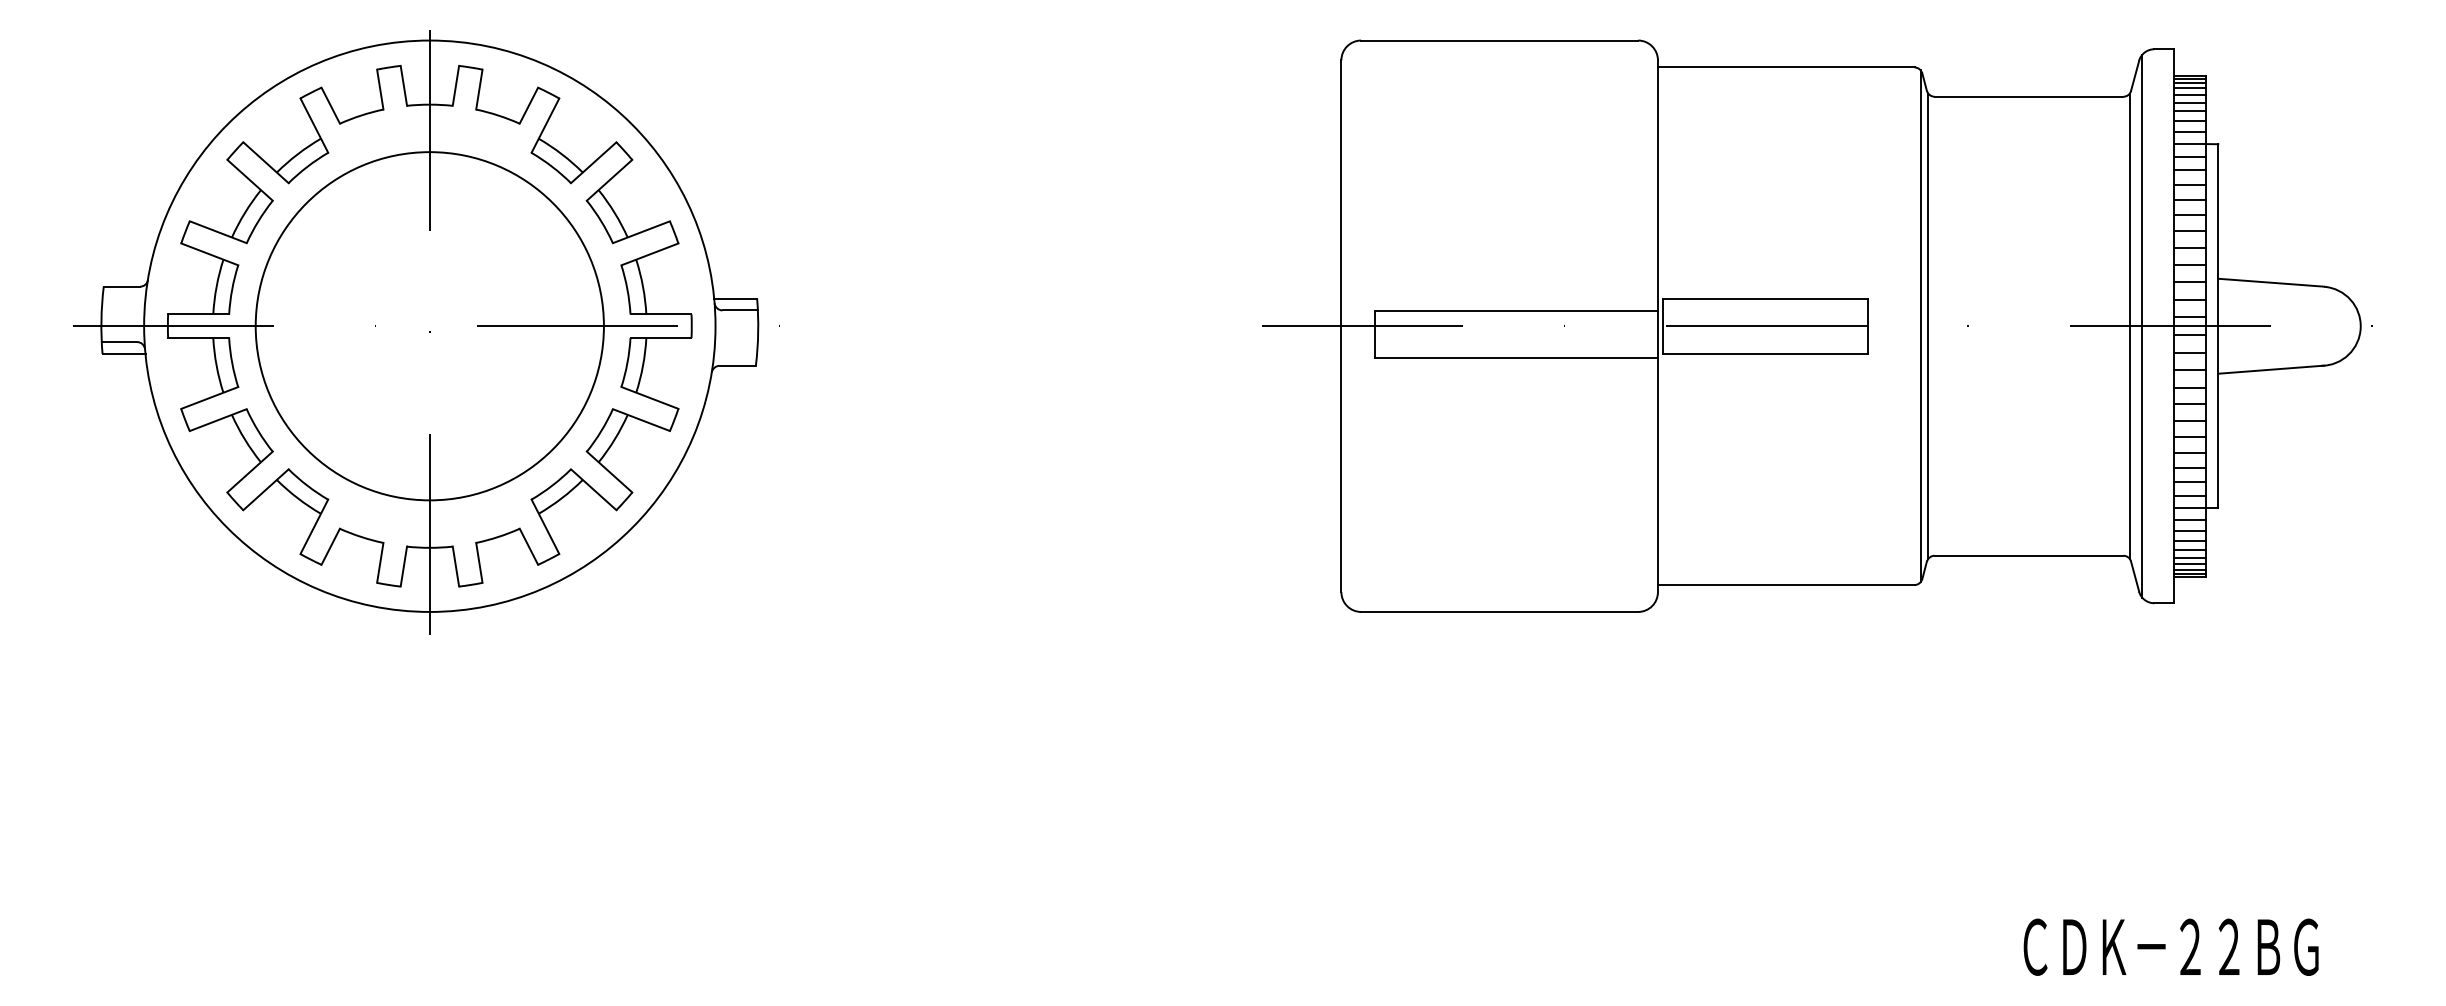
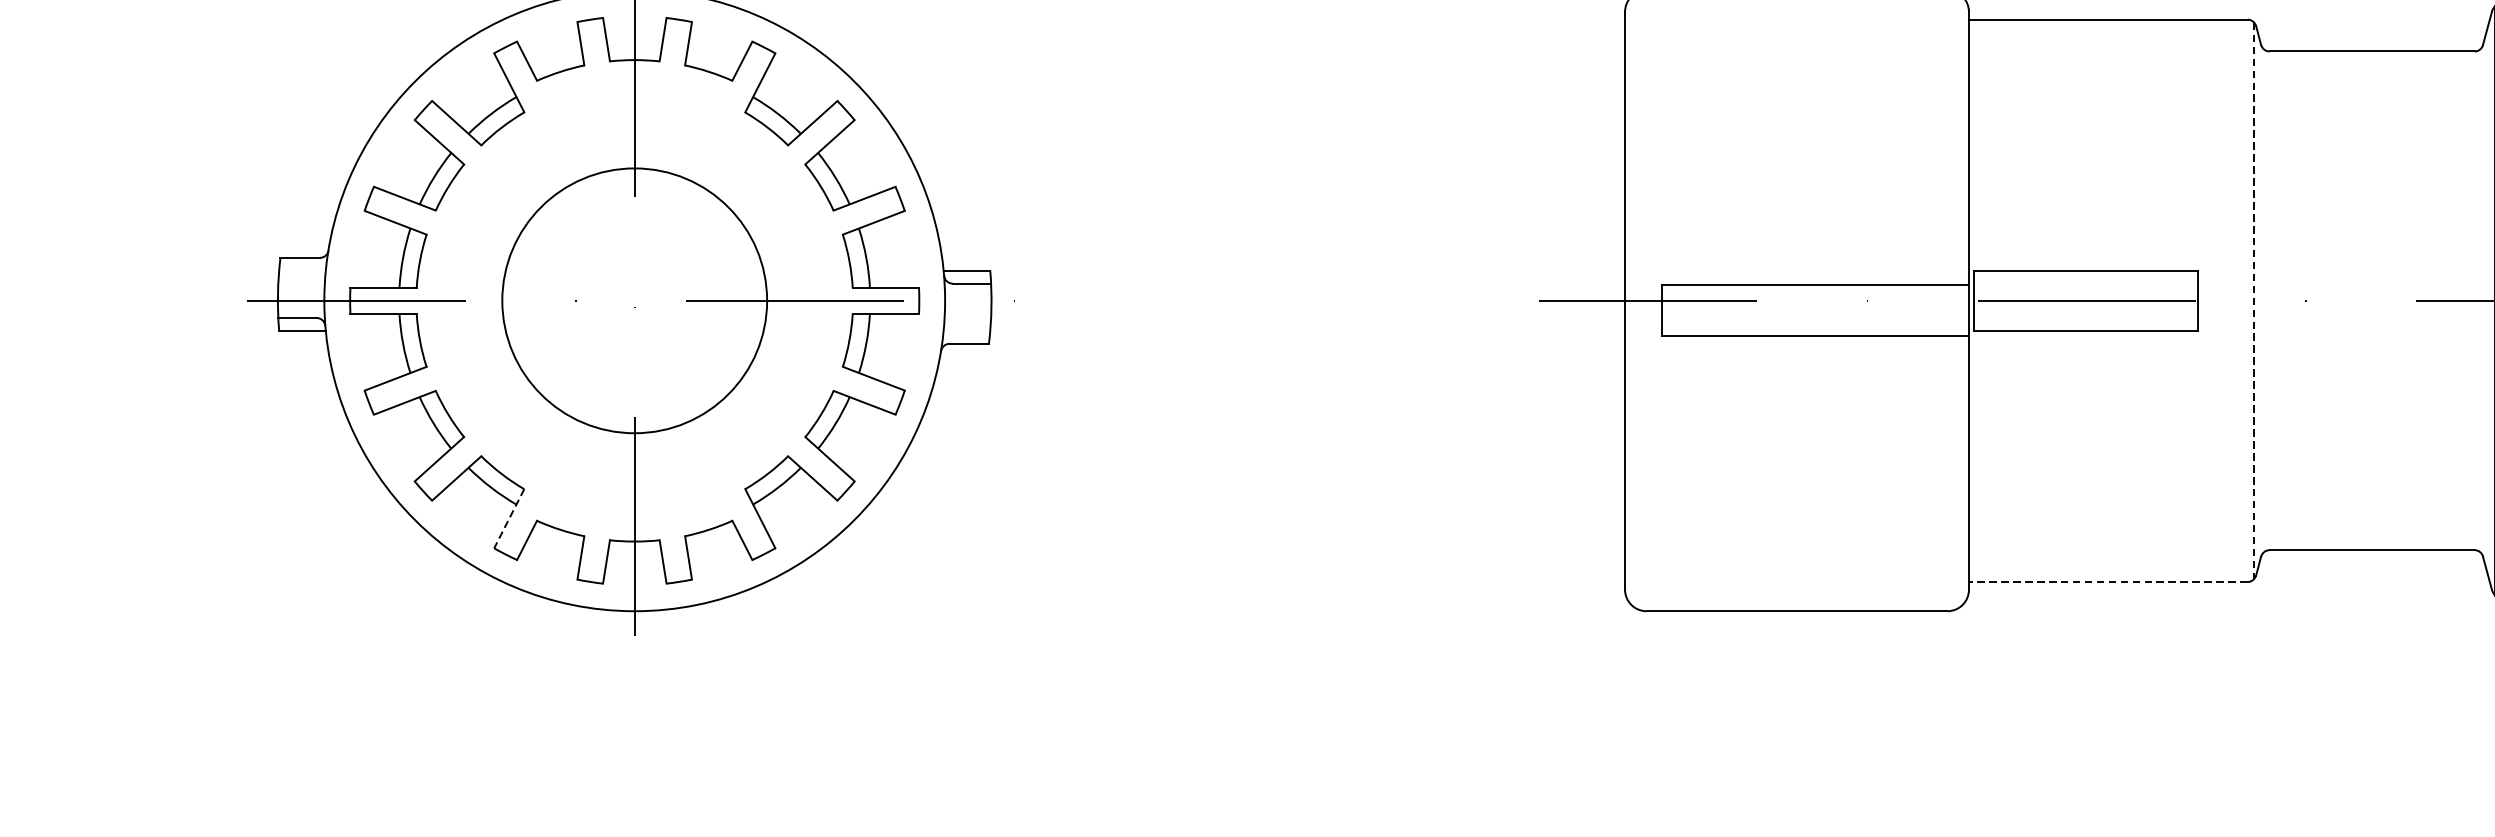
line: (1928, 325) -> (2262, 300), removed
line: (2129, 325) -> (2481, 300), removed
circle: (429, 326) -> (634, 301), size x0.7
line: (1920, 326) -> (2254, 301), solid -> dashed
line: (314, 526) -> (509, 518), solid -> dashed
line: (1785, 585) -> (2107, 582), solid -> dashed

